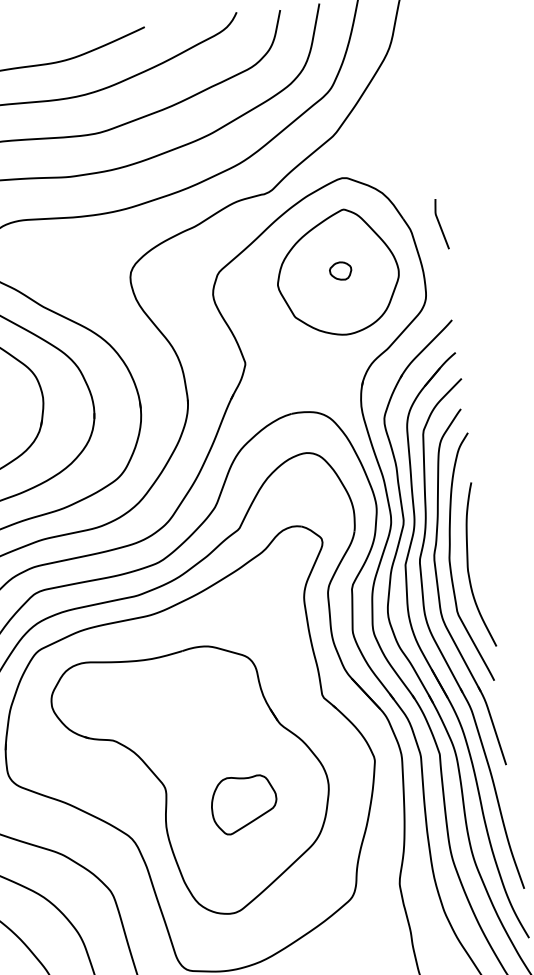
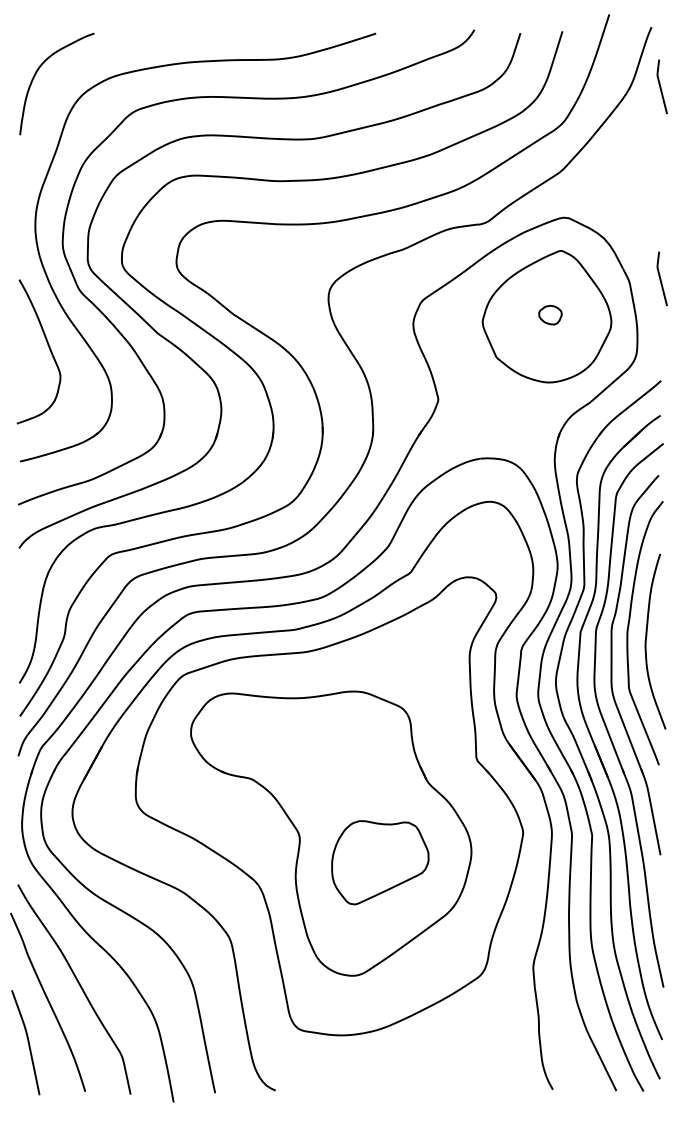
curve: (418, 43) -> (661, 86), added
part: (244, 804) -> (380, 862), size x1.4

